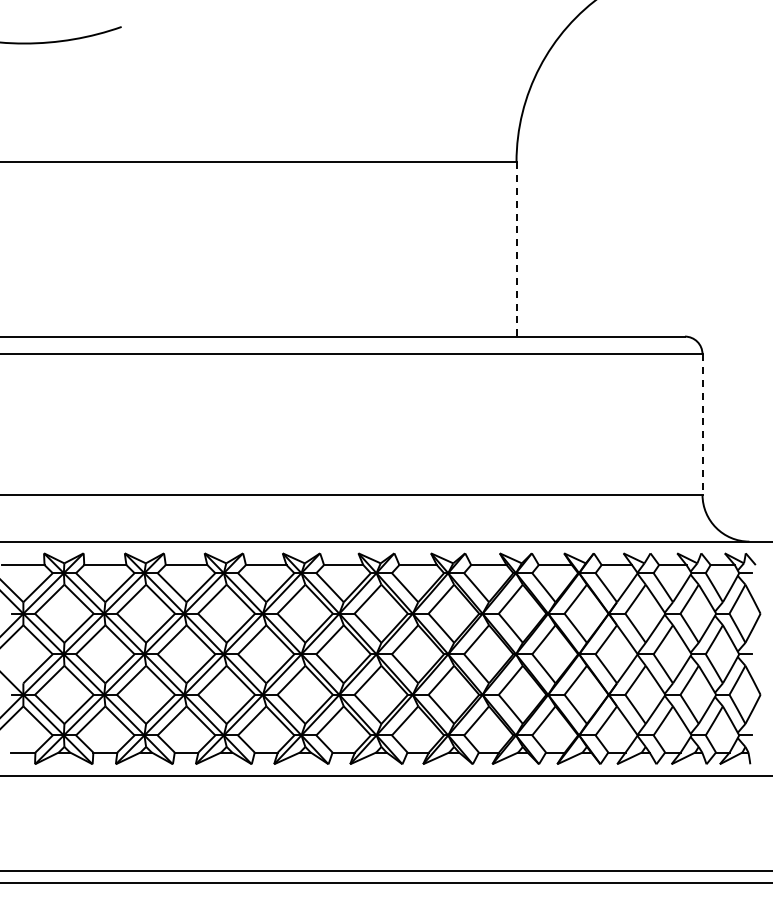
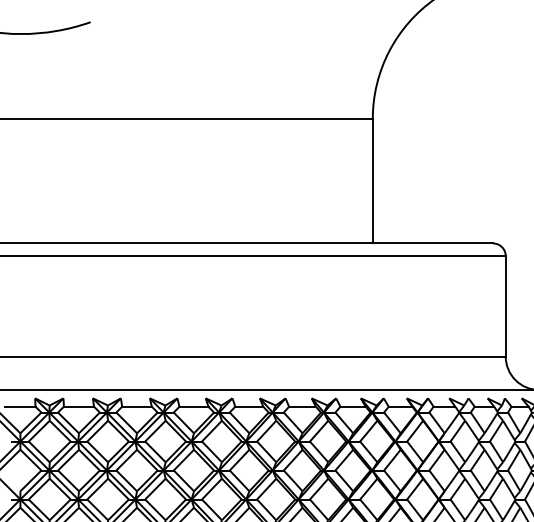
line: (516, 249) -> (372, 181), dashed -> solid
line: (702, 424) -> (505, 306), dashed -> solid

